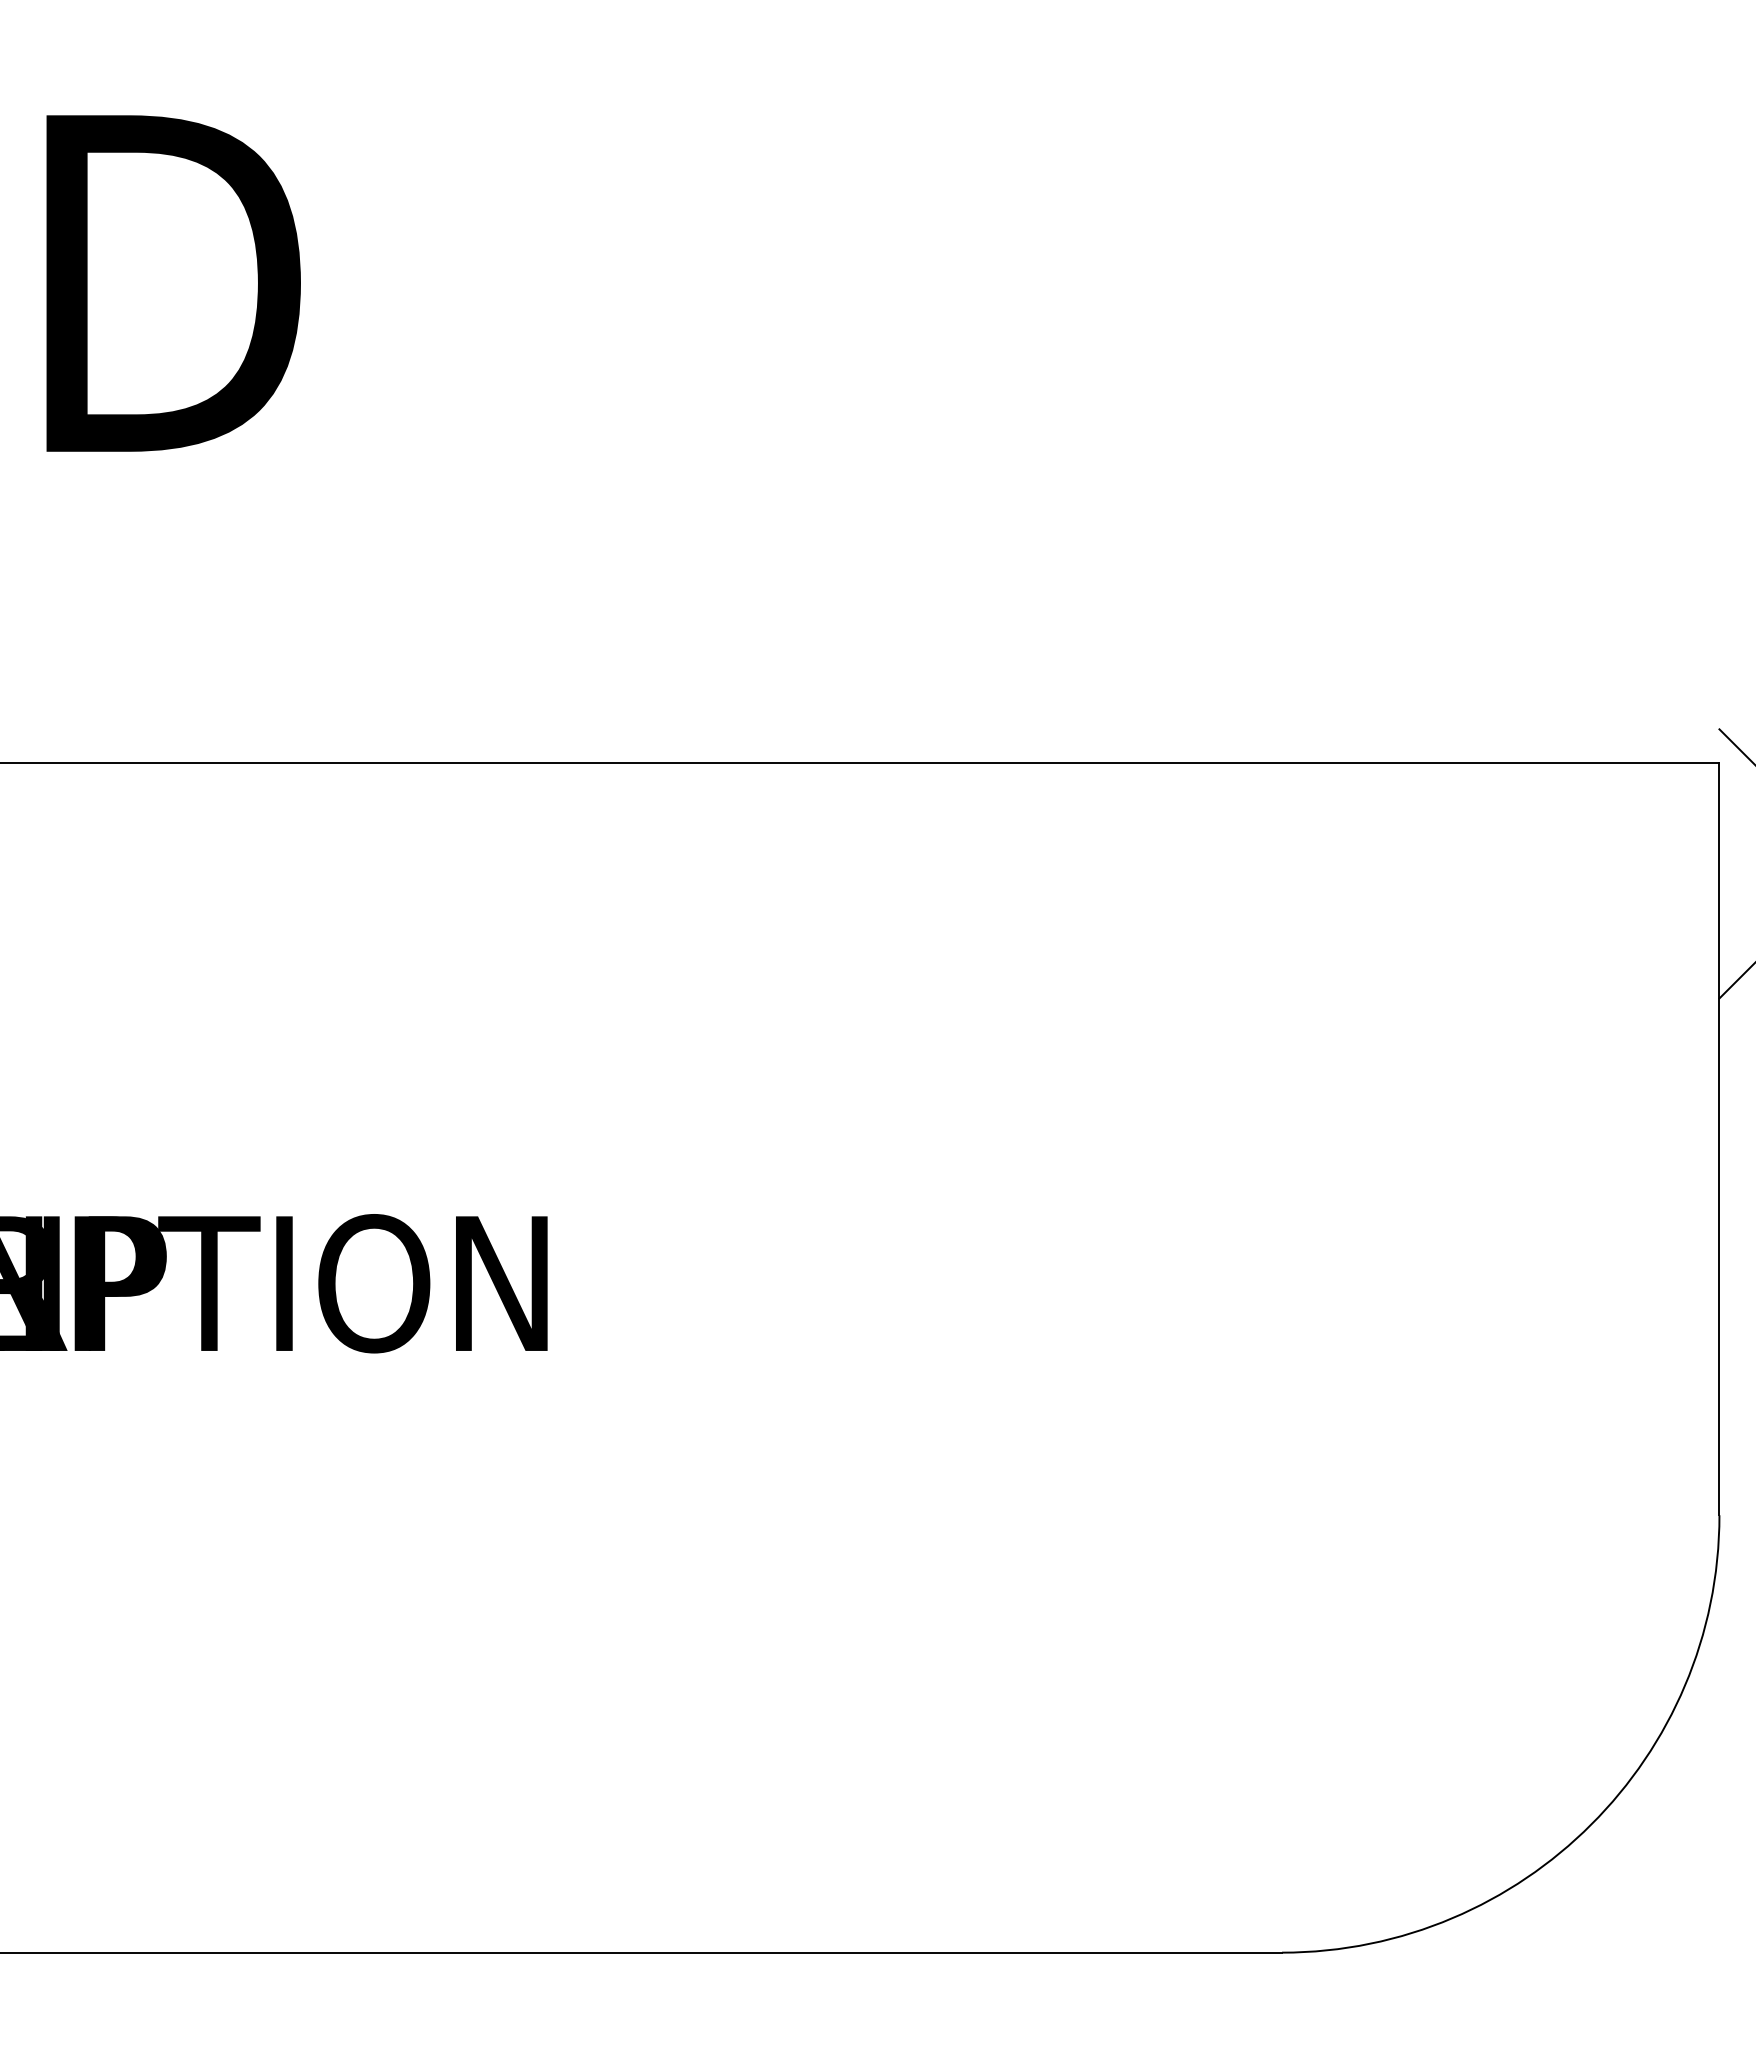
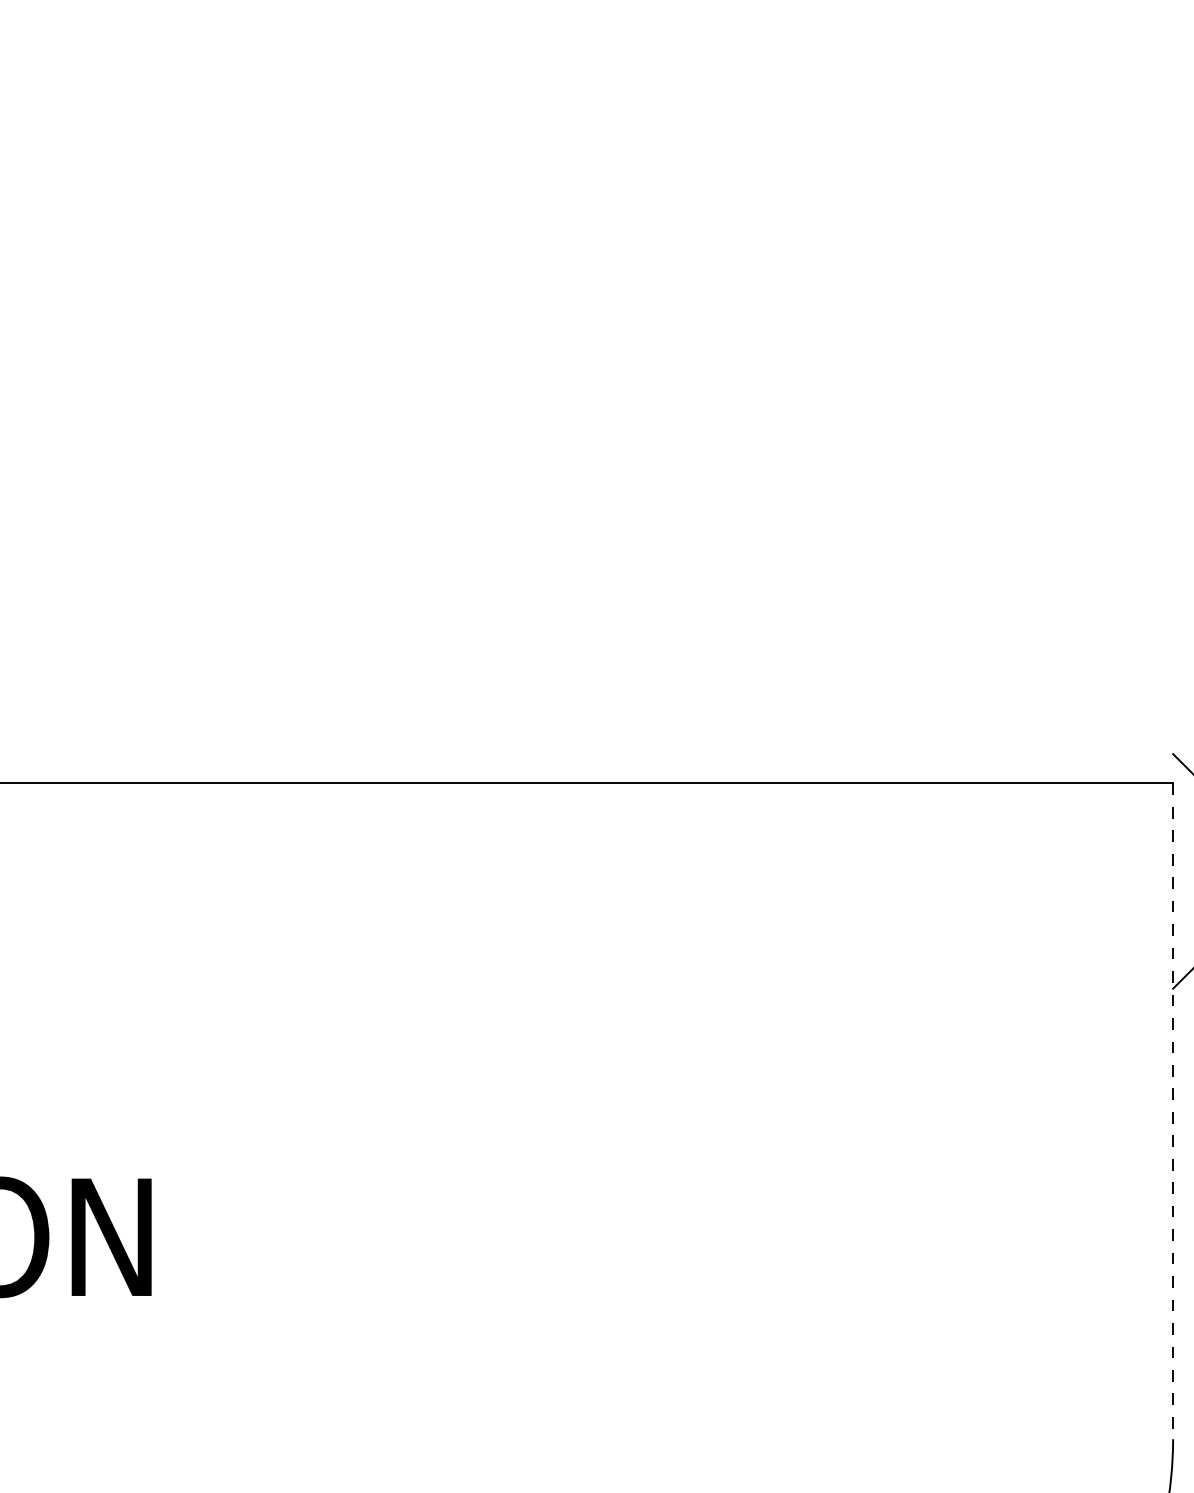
line: (1719, 1139) -> (1173, 1111), solid -> dashed

